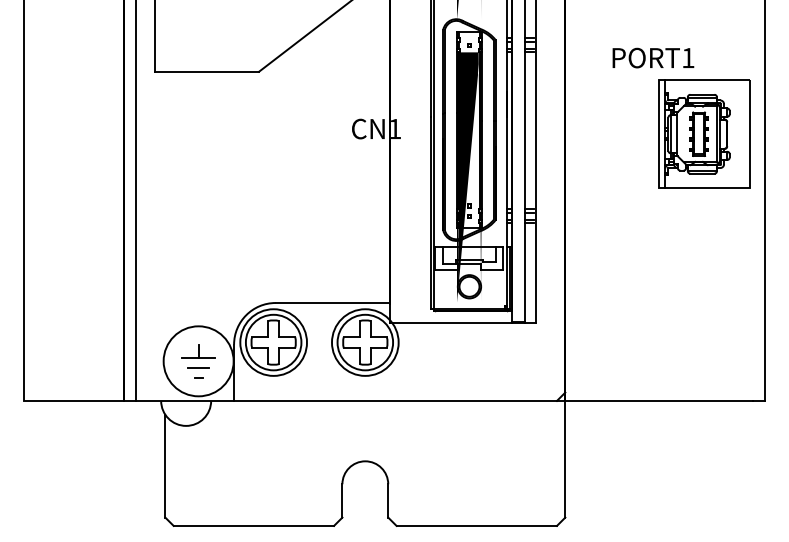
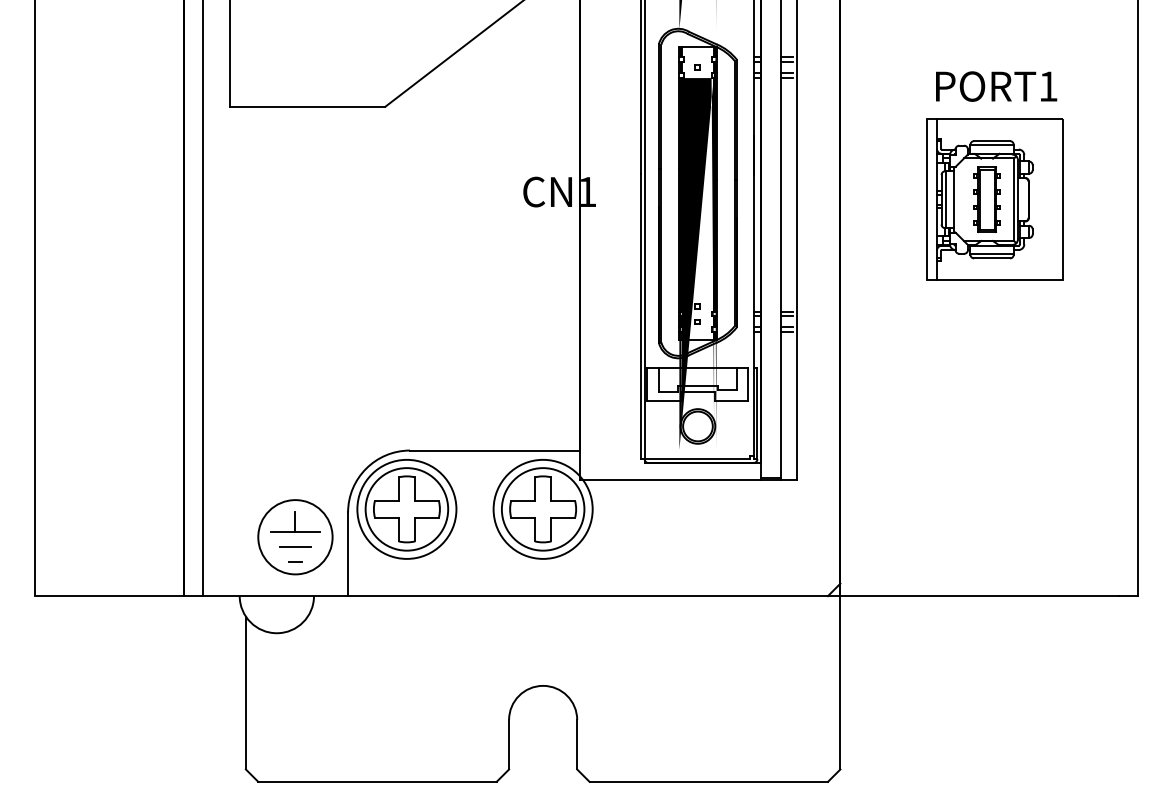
text: (653, 57) -> (996, 85), moved
part: (704, 133) -> (995, 198), moved
circle: (198, 361) -> (295, 537), size x0.71

